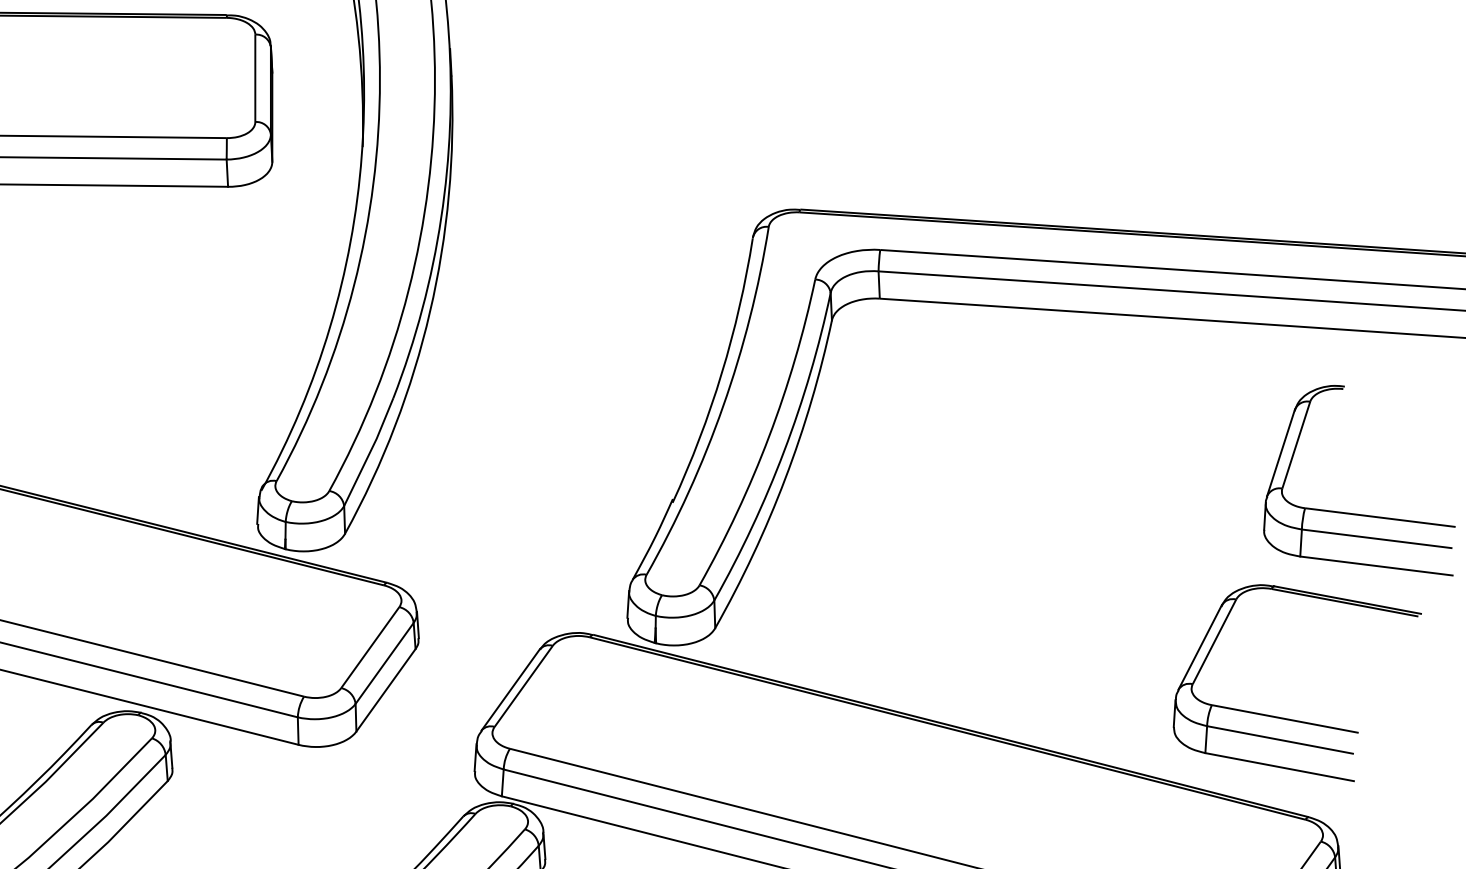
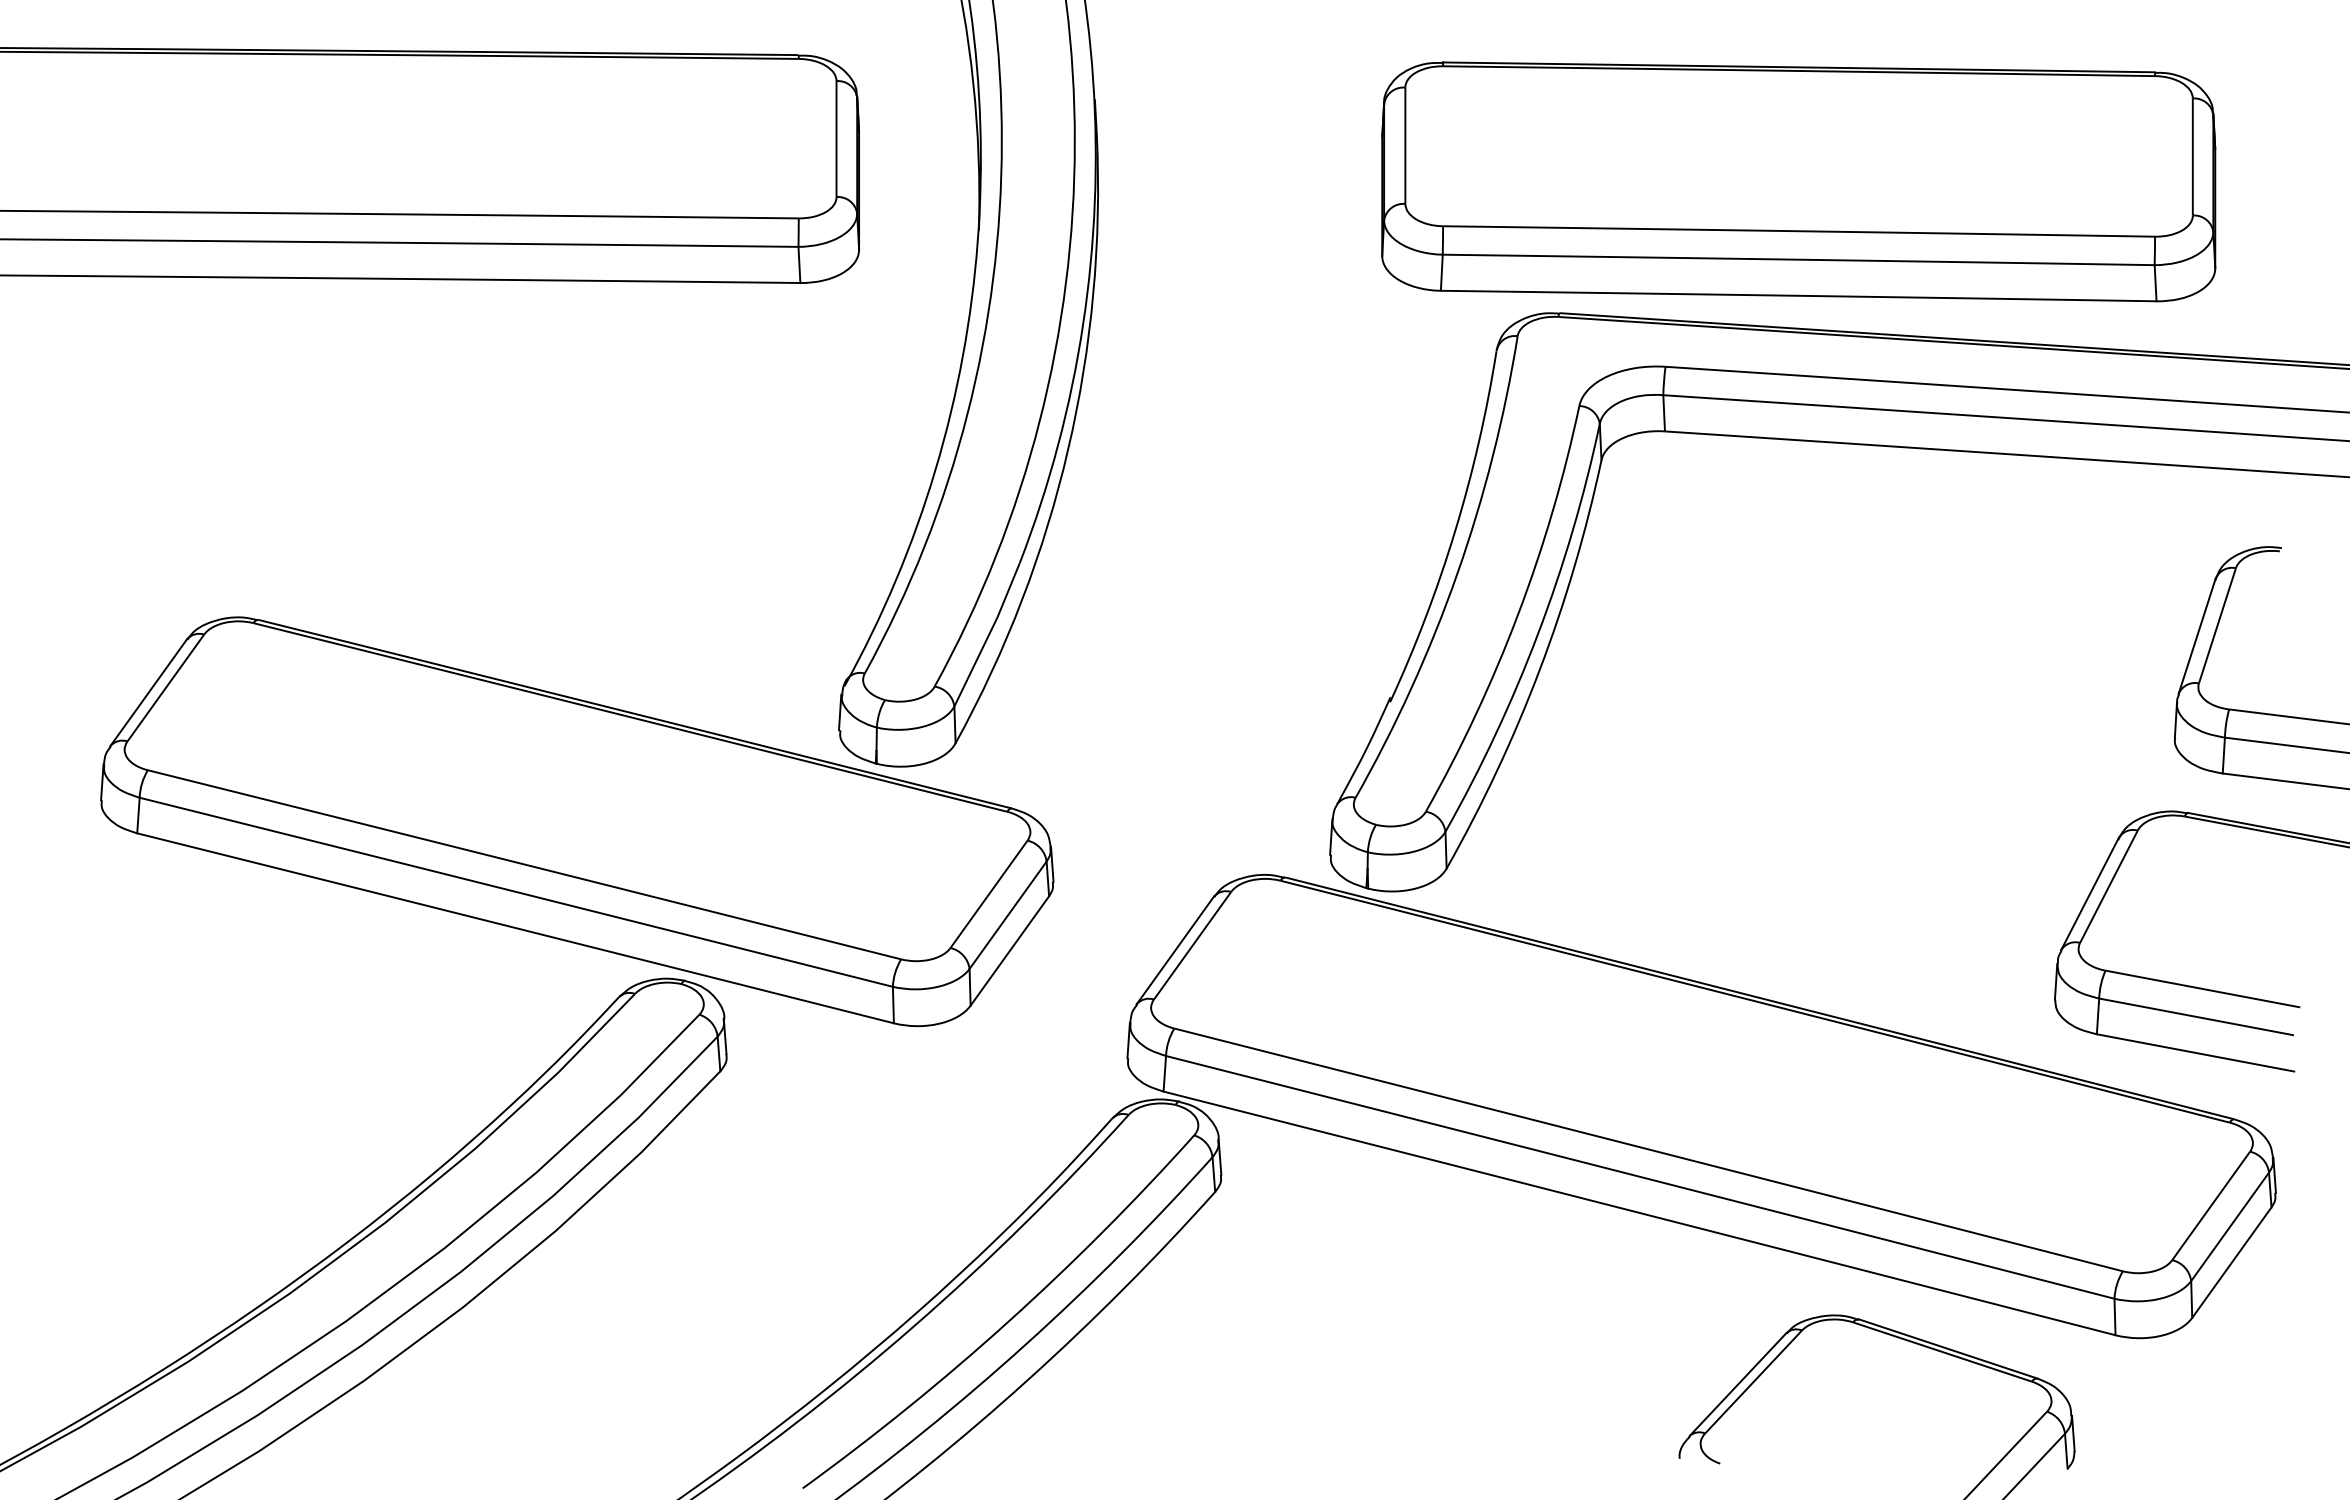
part: (980, 110) -> (1798, 181), added

